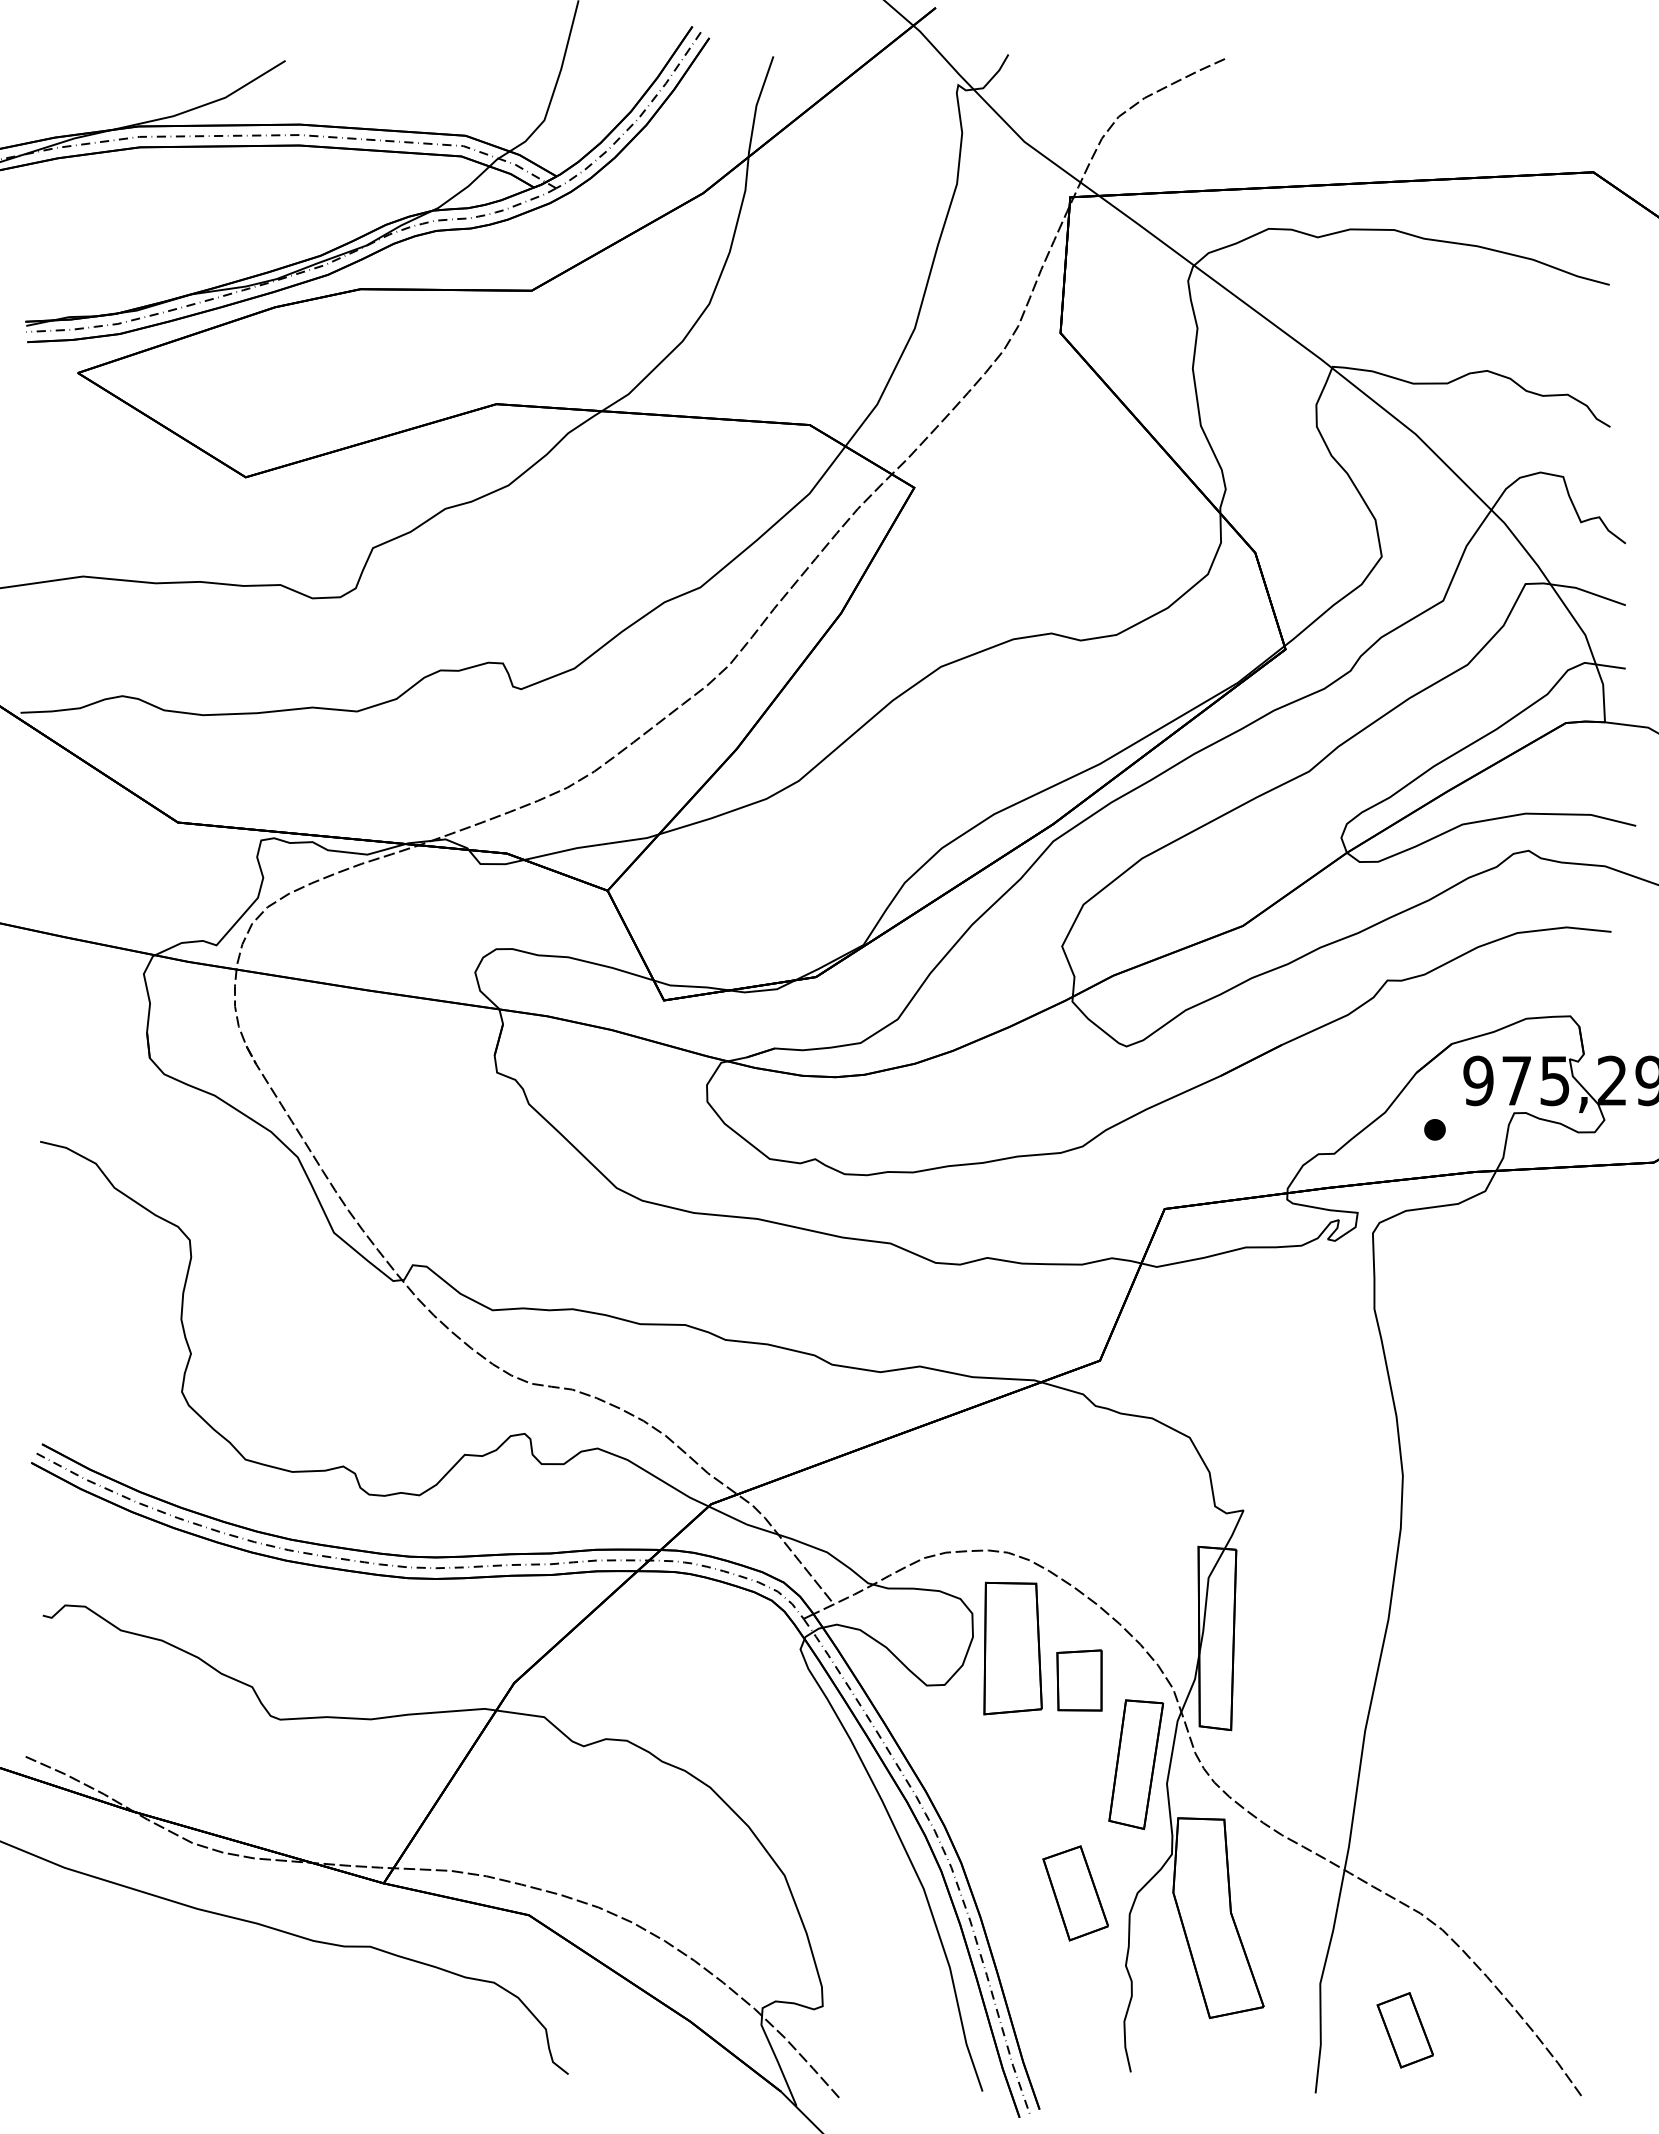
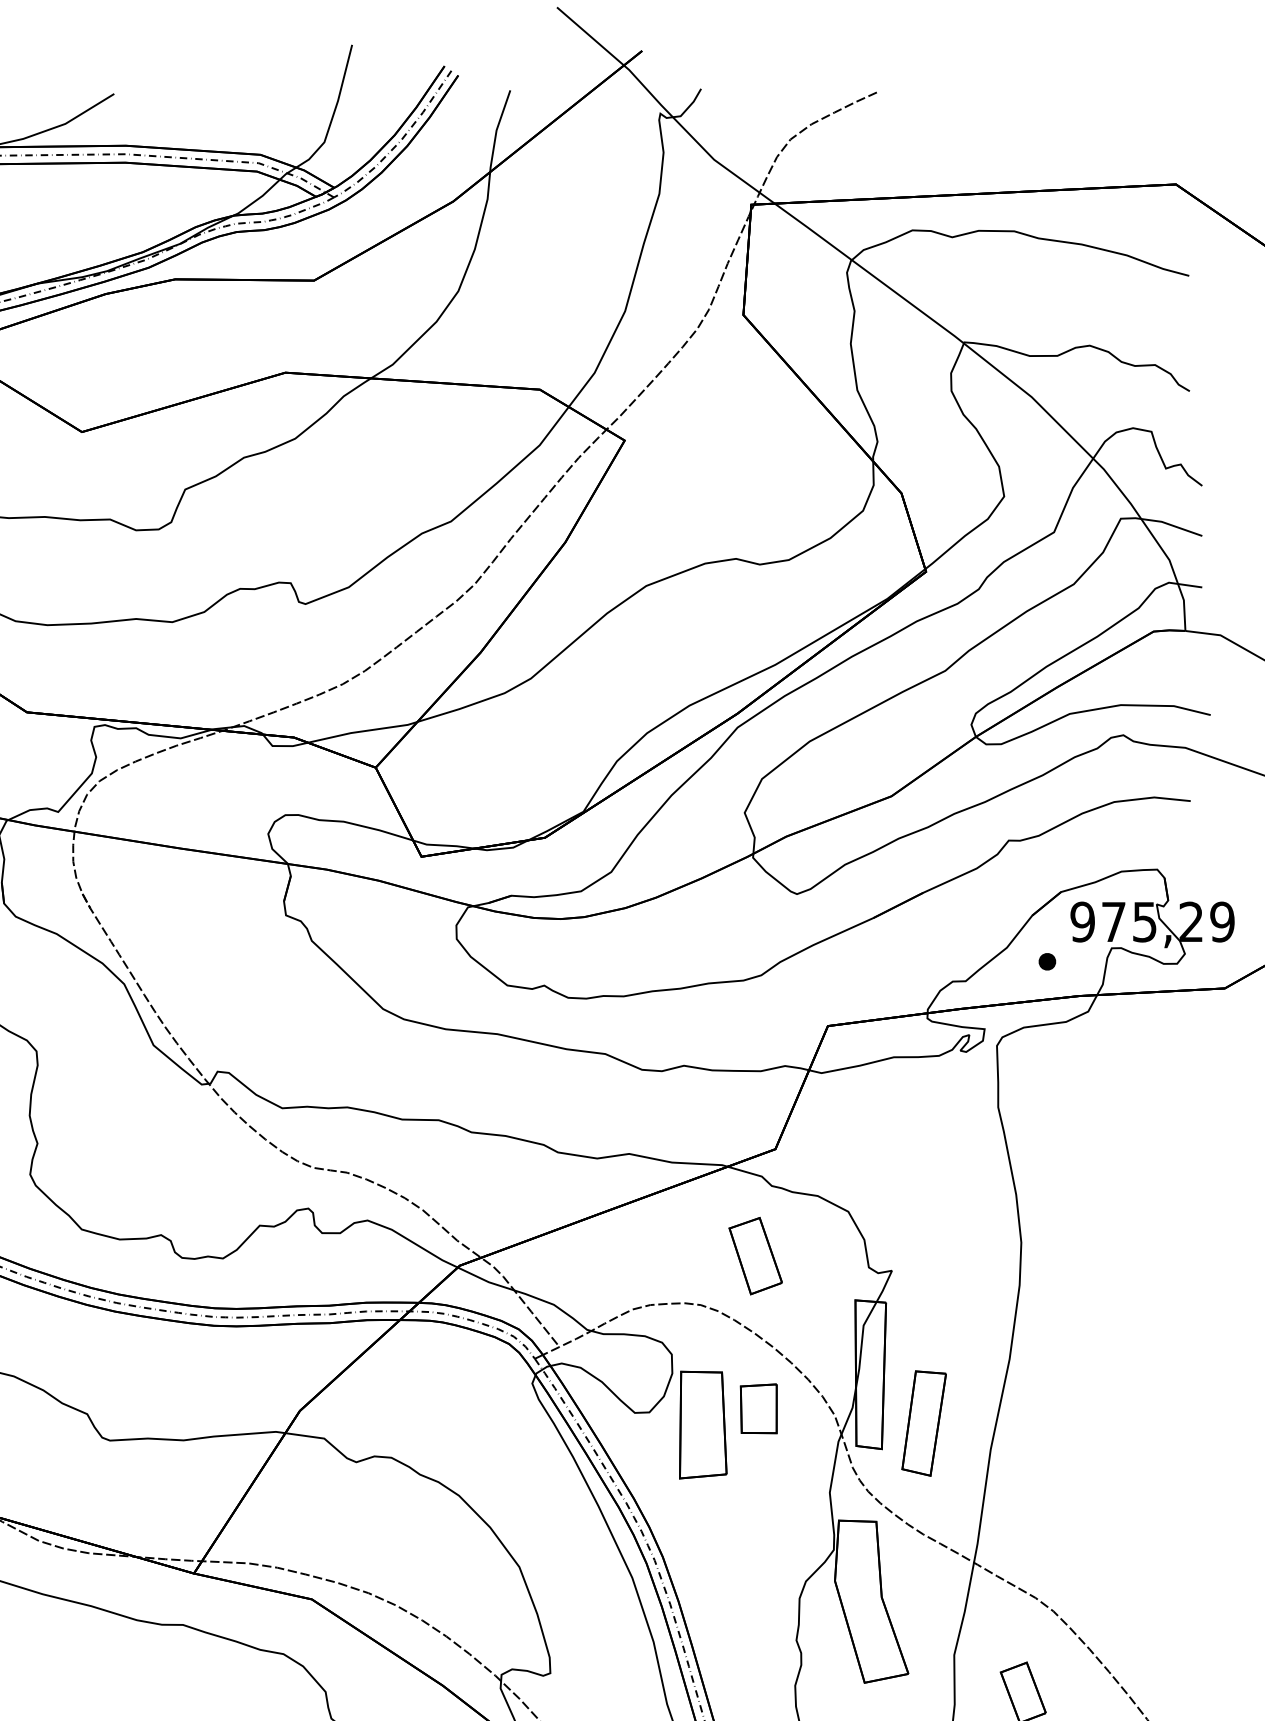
part: (1012, 1648) -> (702, 1425), moved
part: (1136, 1764) -> (924, 1423), moved
part: (1075, 1893) -> (755, 1256), moved

